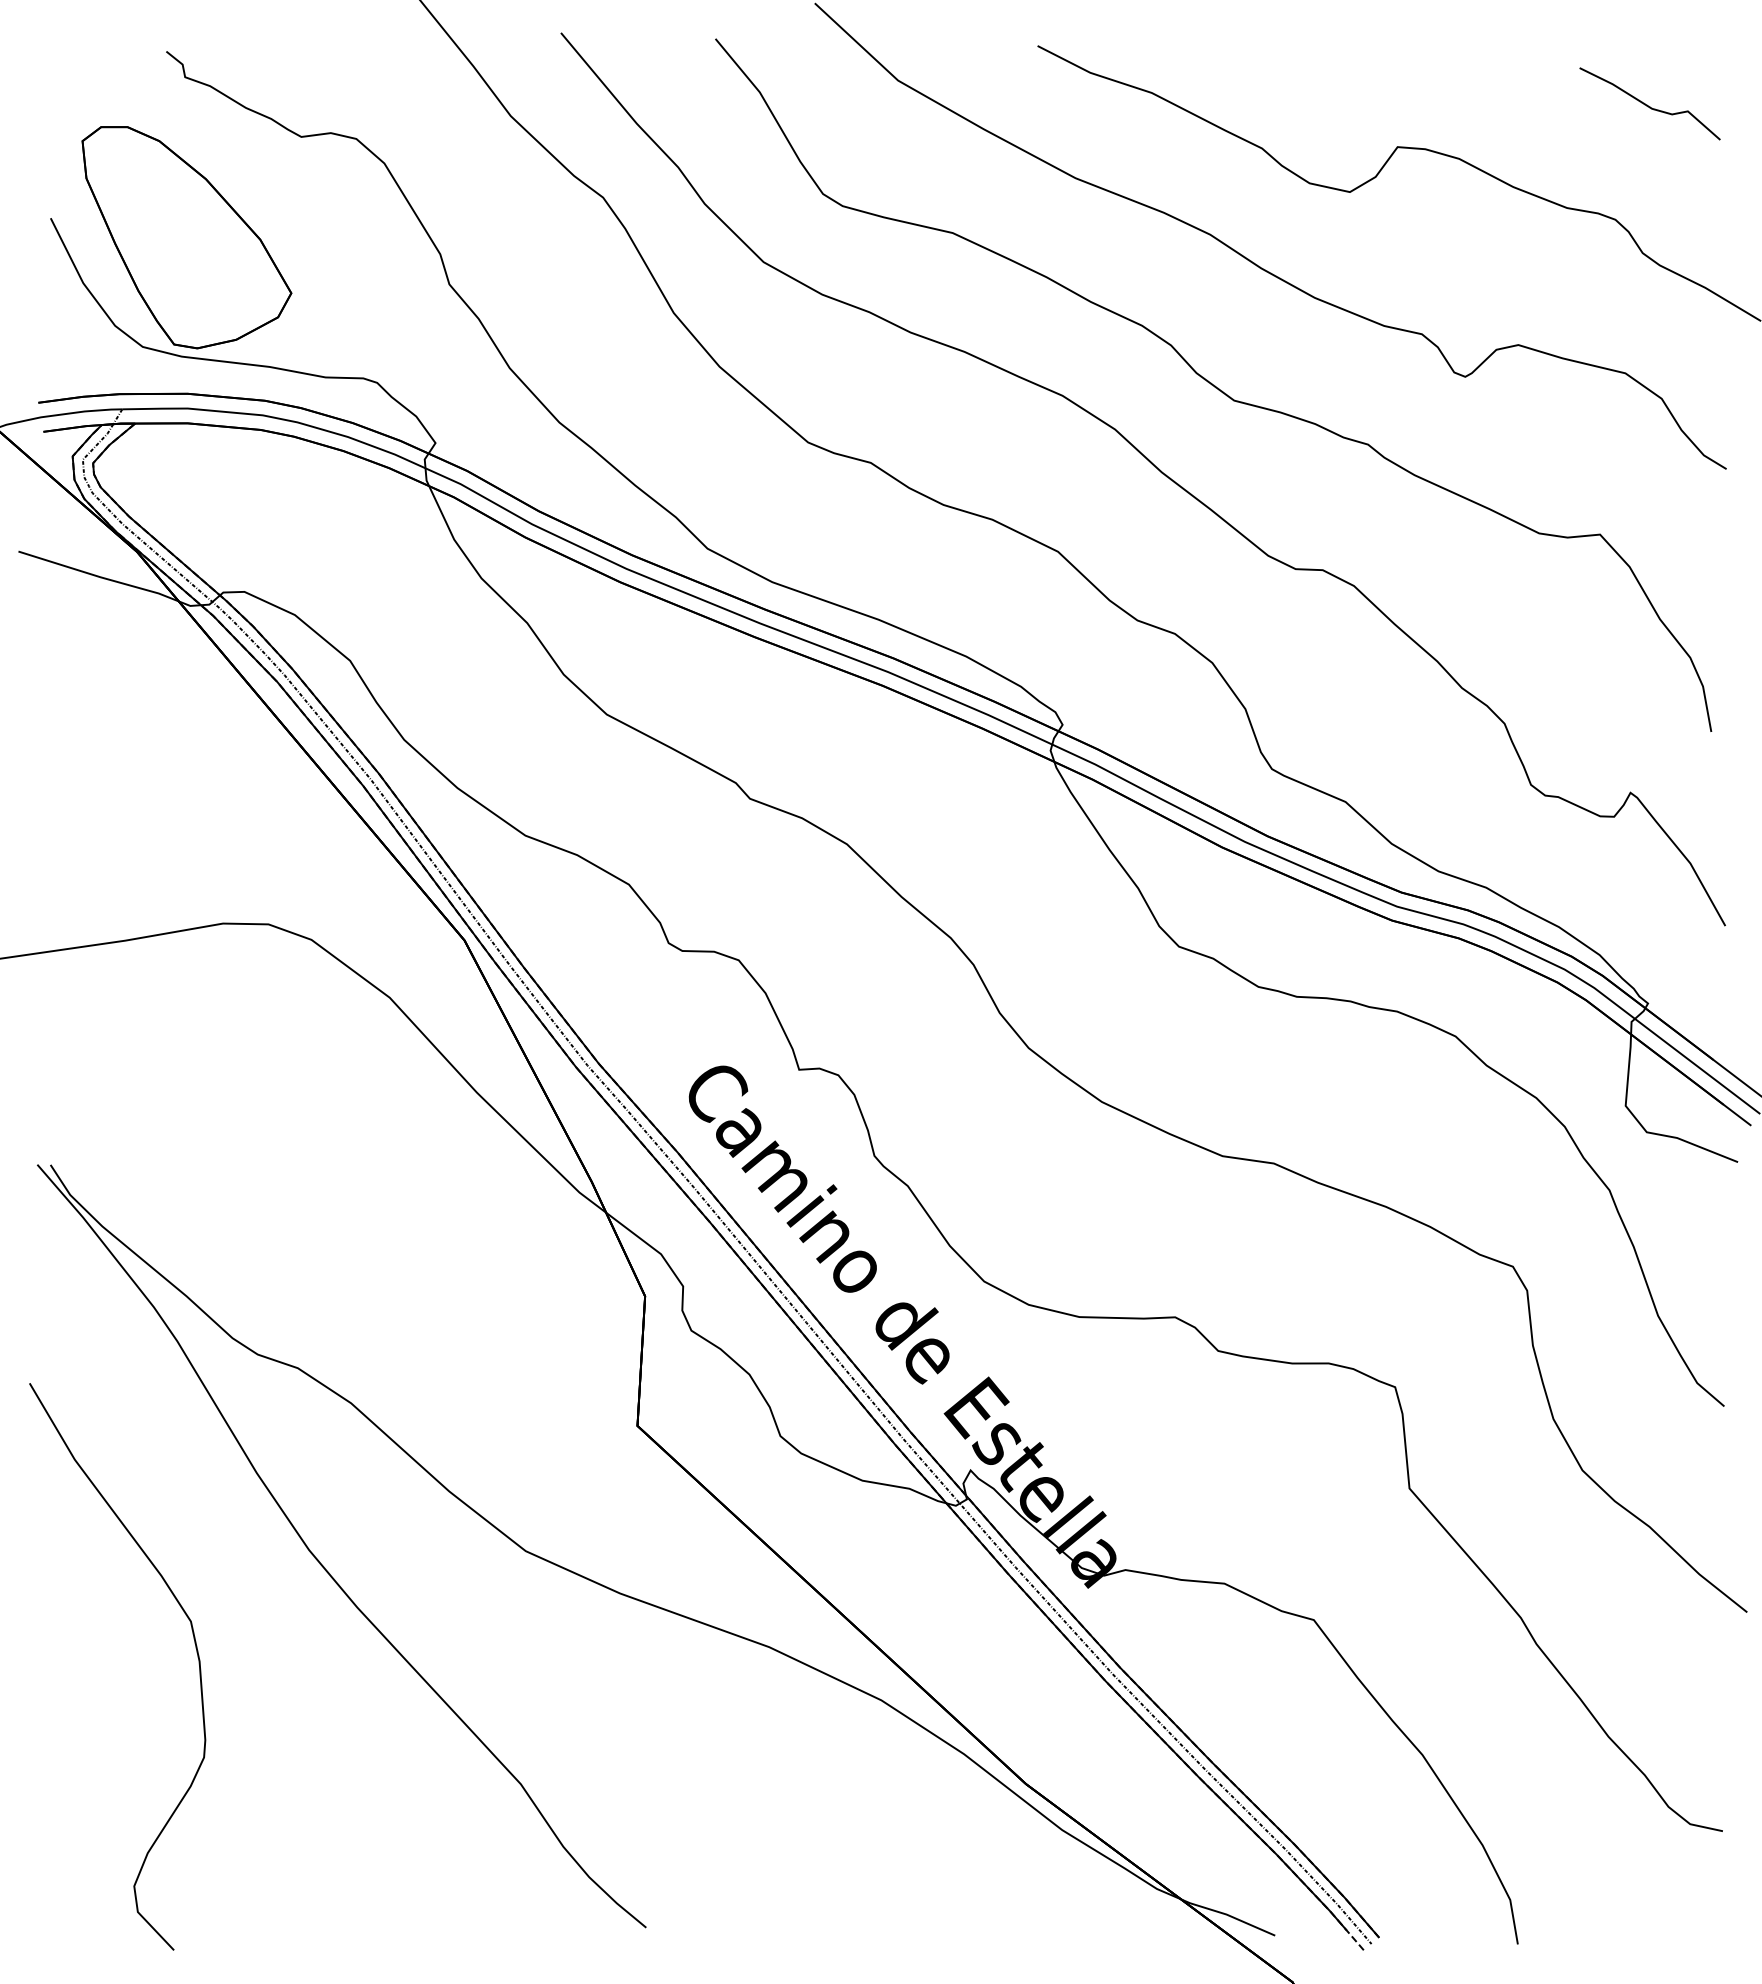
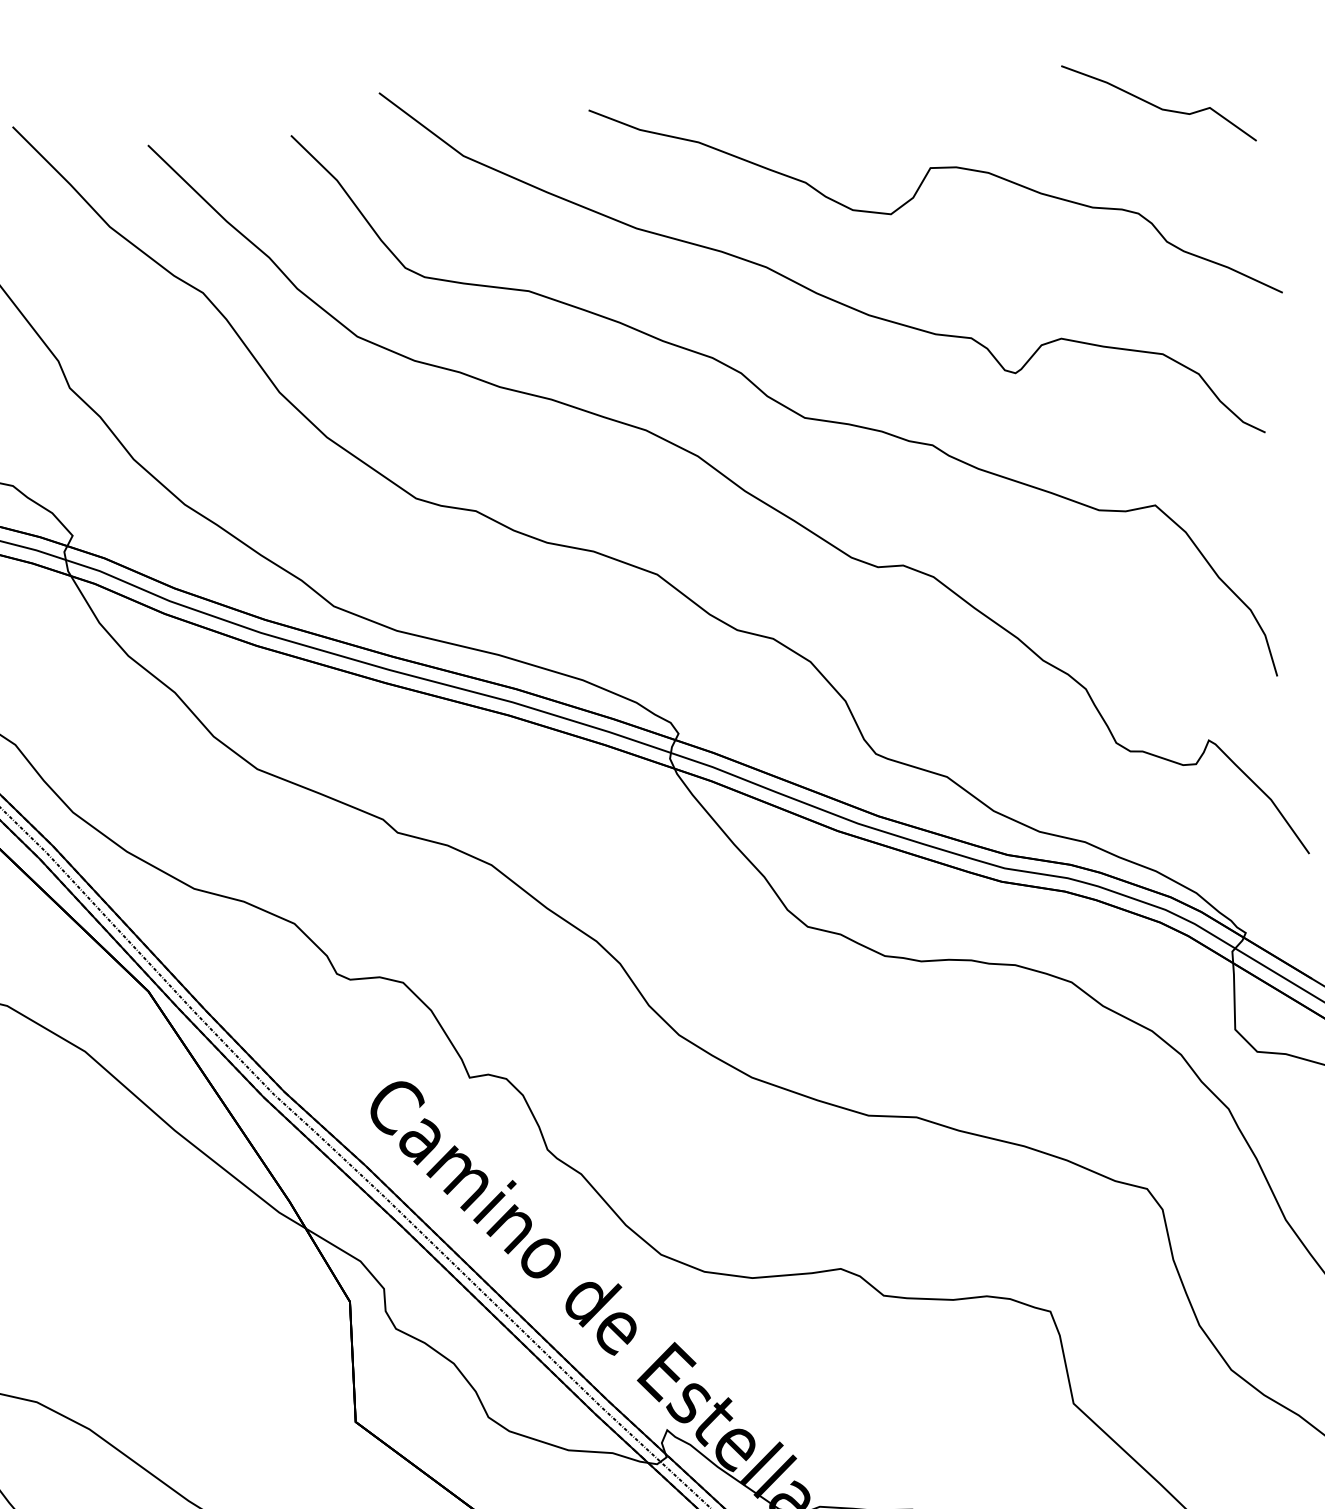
part: (1649, 103) -> (1158, 103), size x1.43

